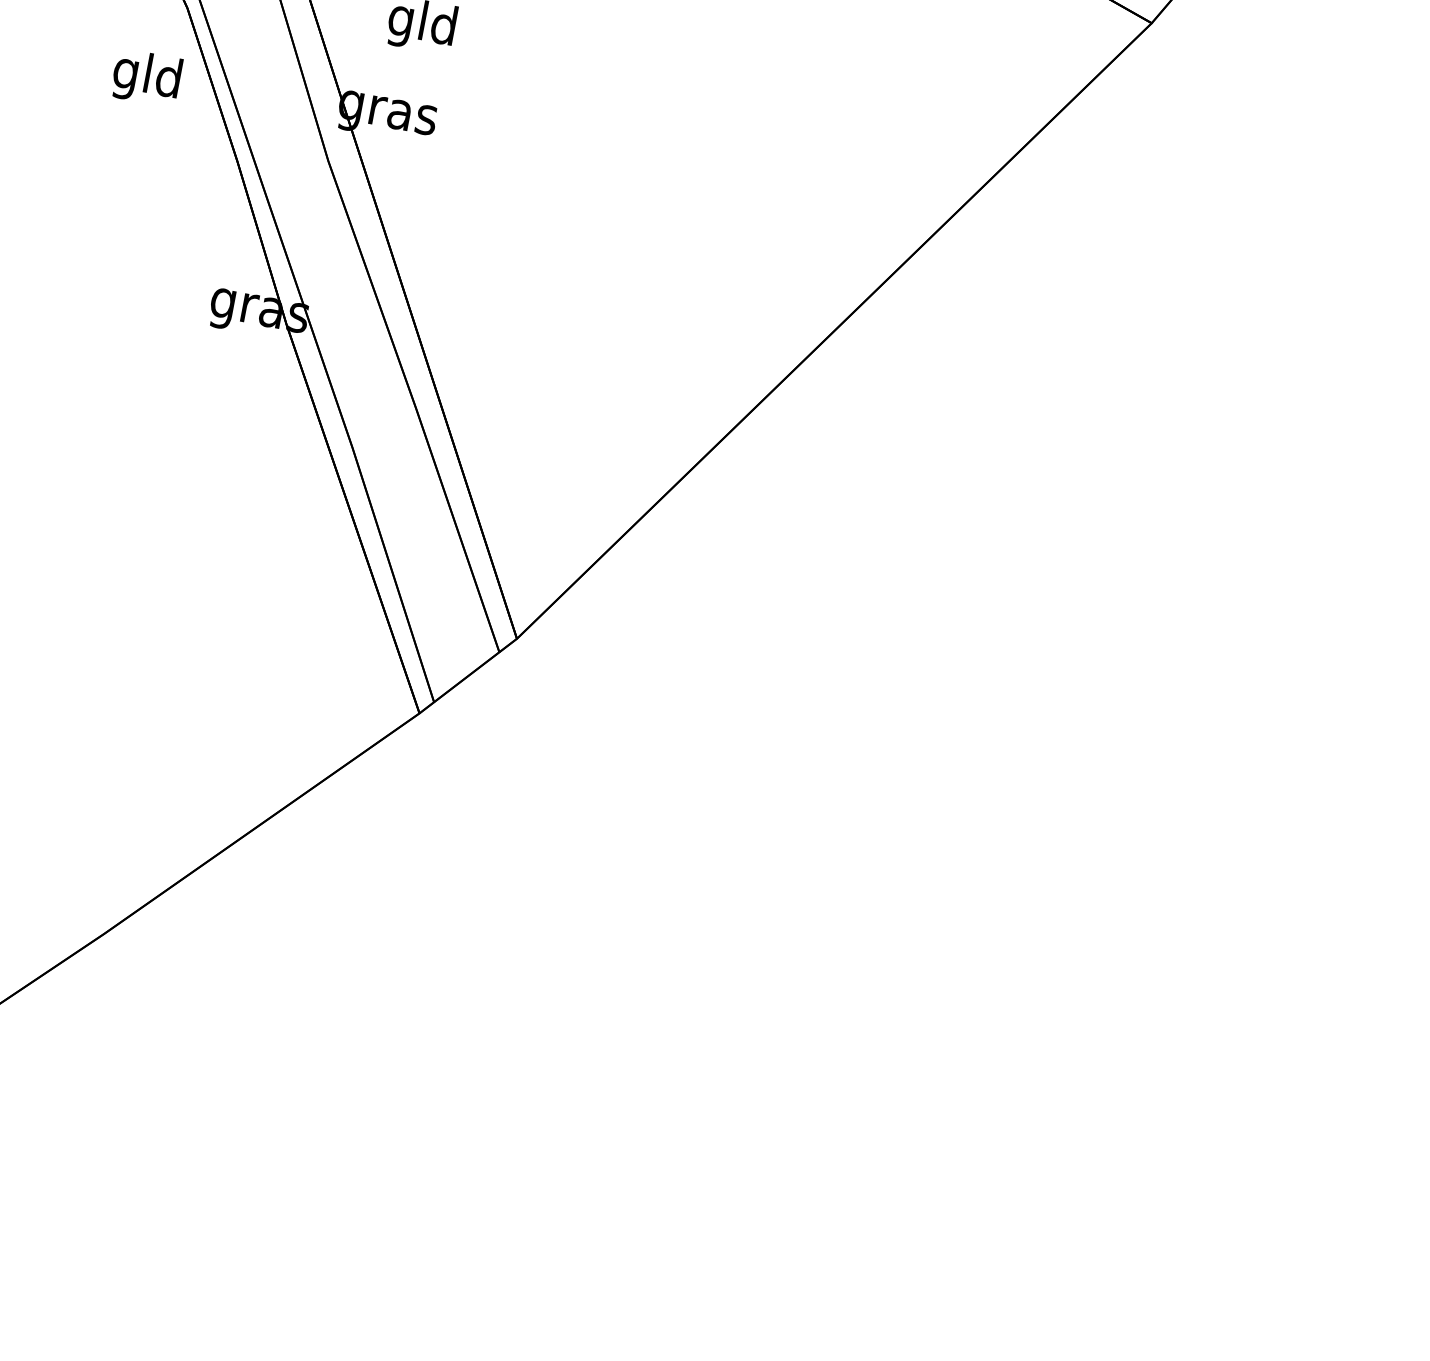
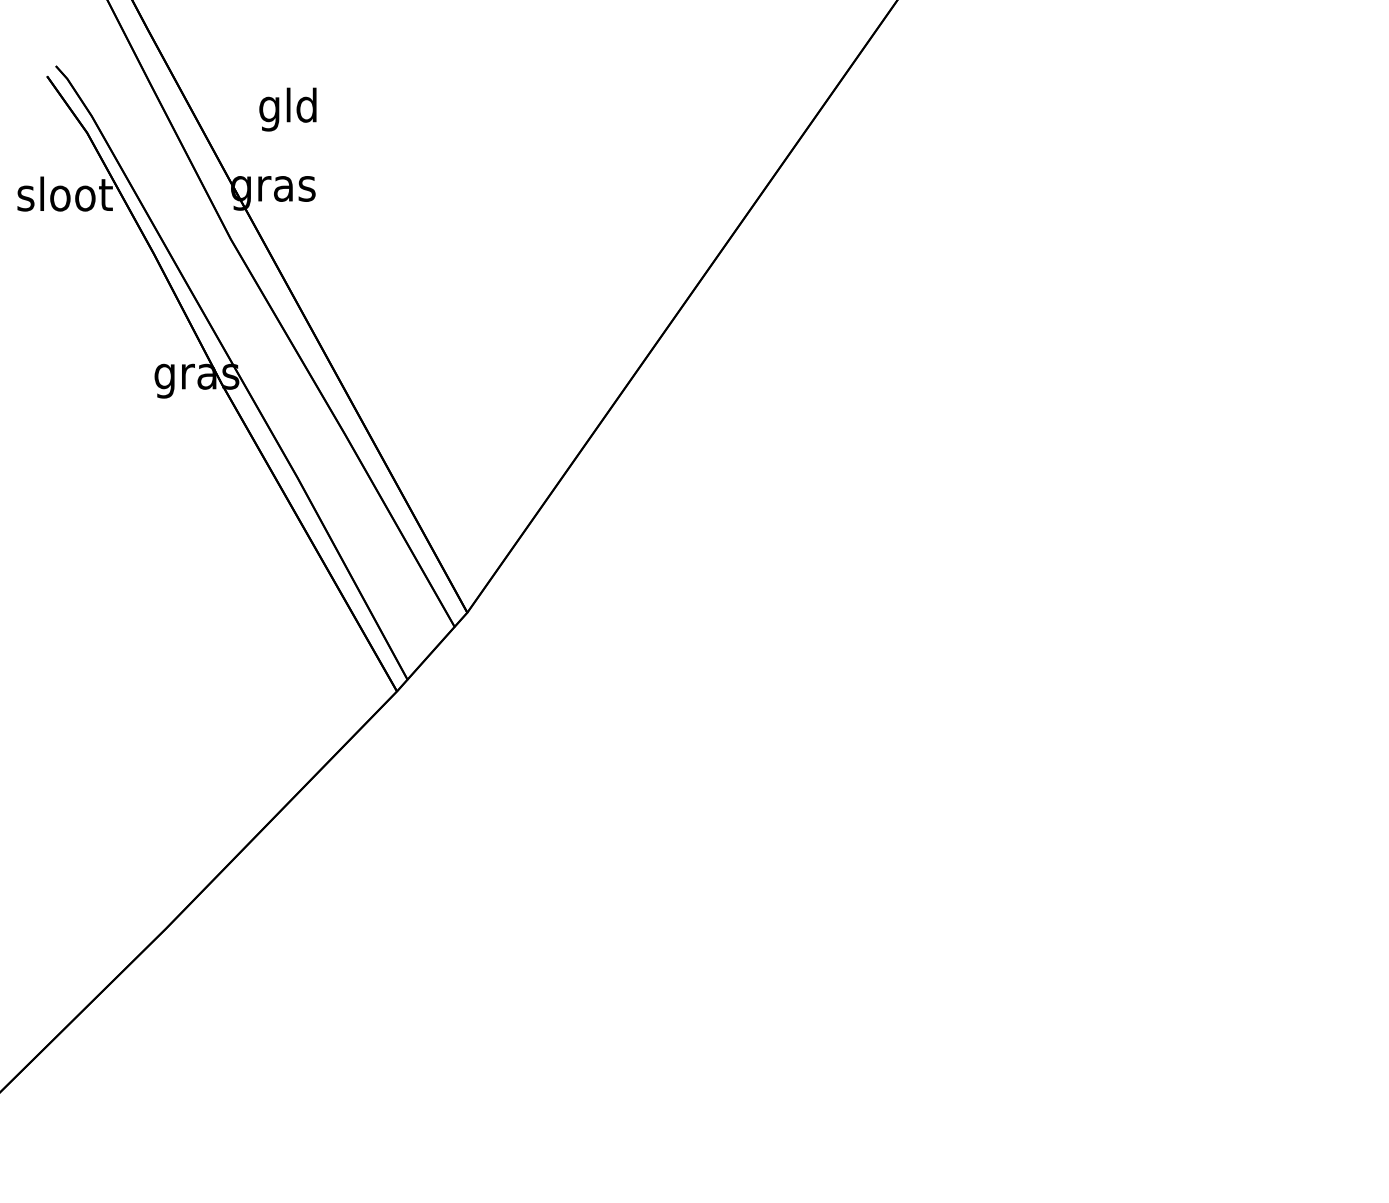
text: (147, 78) -> (64, 198), gld -> sloot

